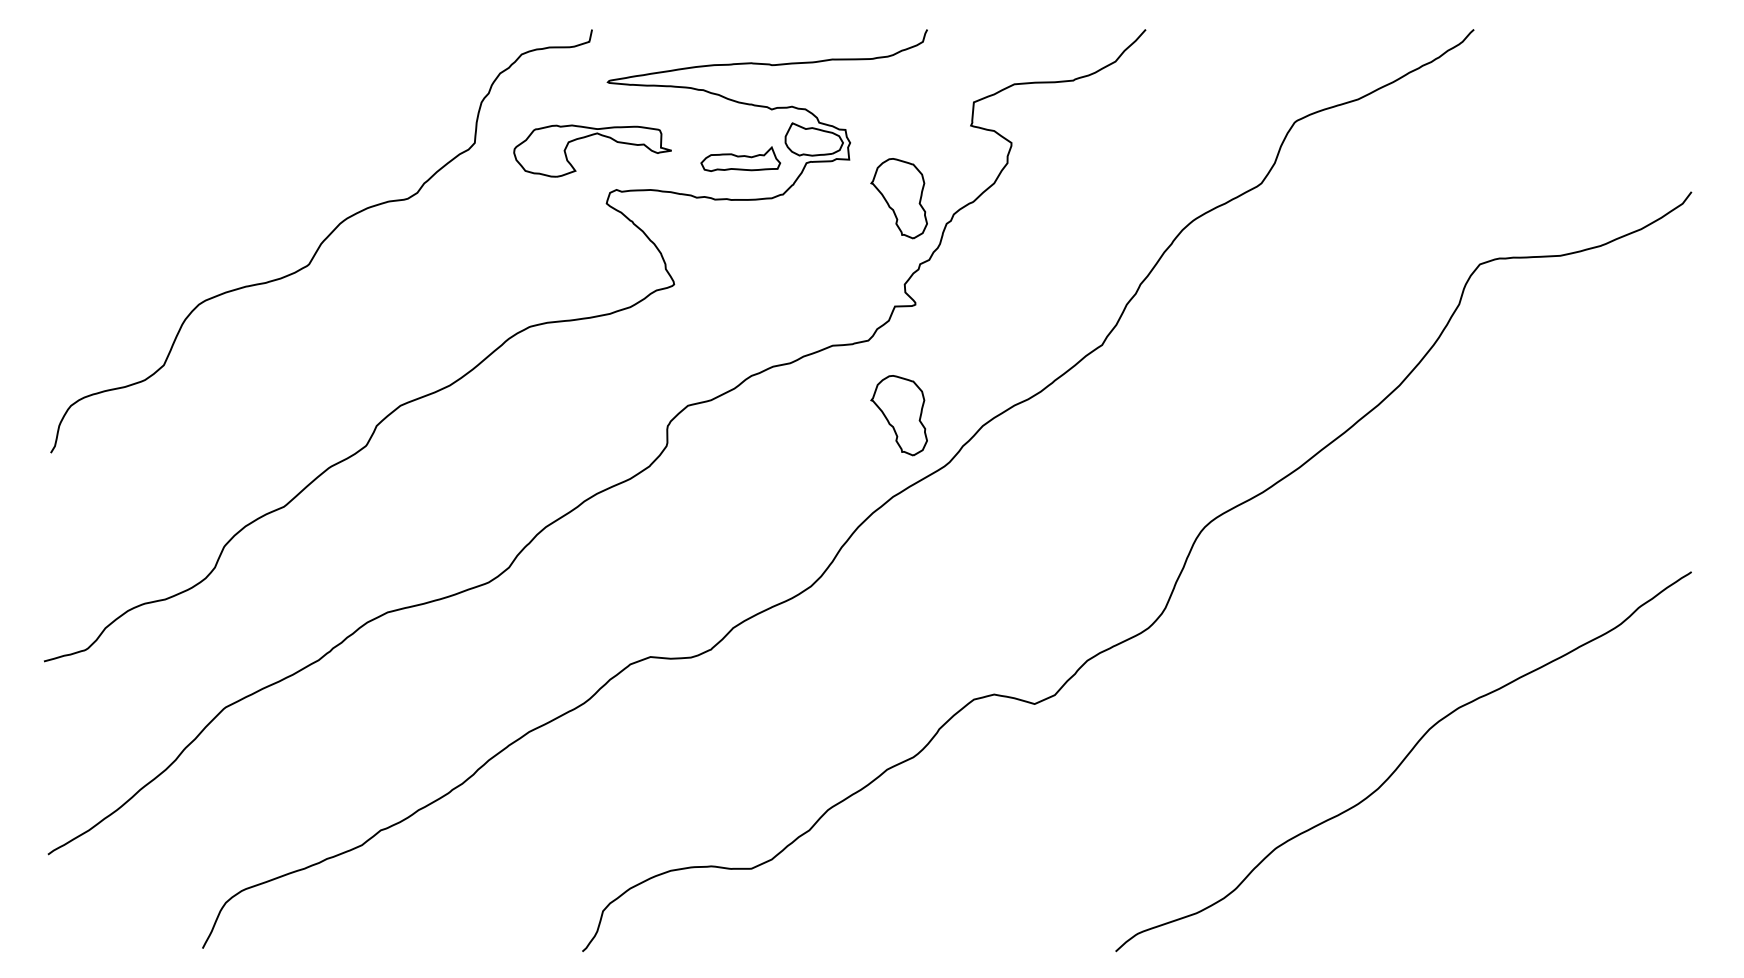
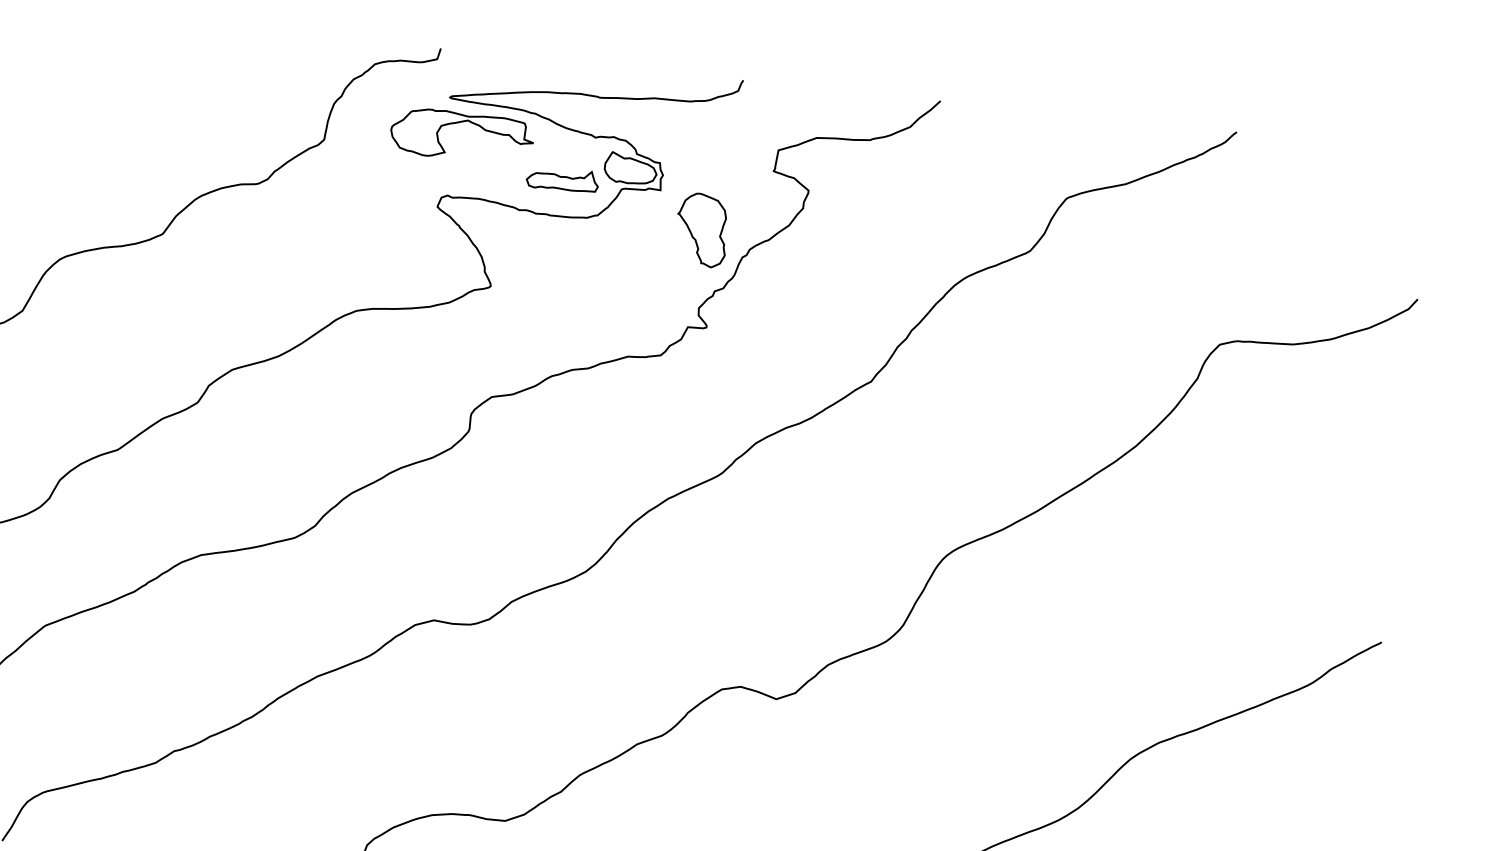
part: (587, 137) -> (458, 123), moved
part: (898, 415) -> (680, 425), removed

